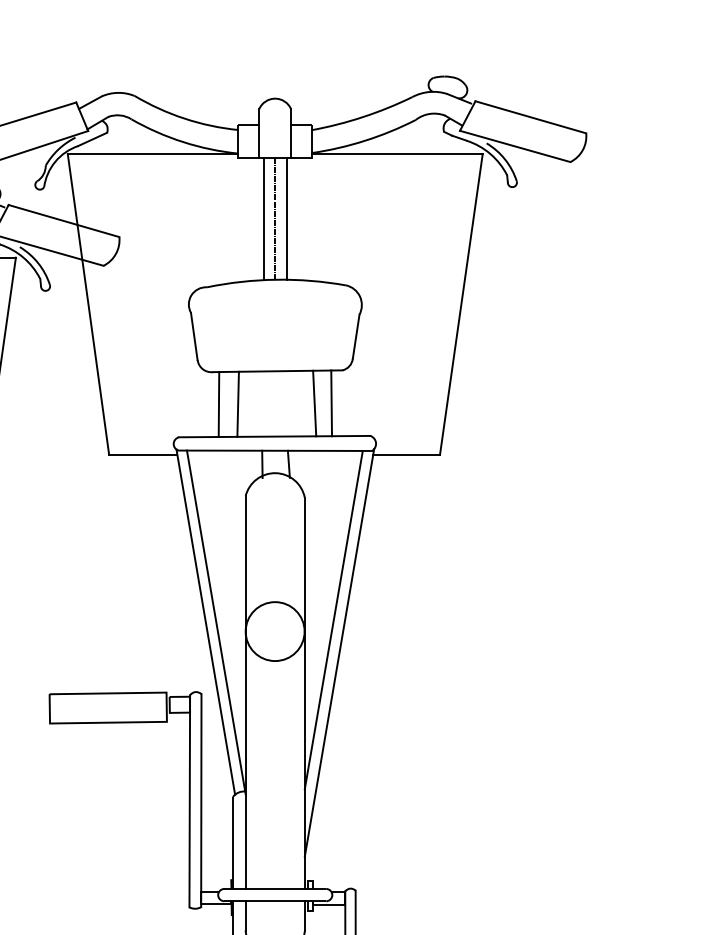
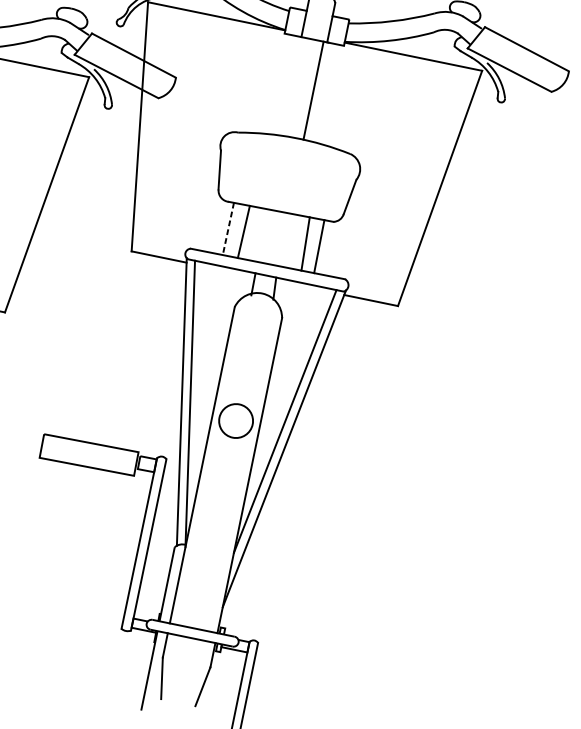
line: (275, 218) -> (304, 88), removed
line: (263, 219) -> (294, 87), removed
line: (218, 405) -> (227, 229), solid -> dashed
circle: (274, 631) -> (235, 420), size x0.7

